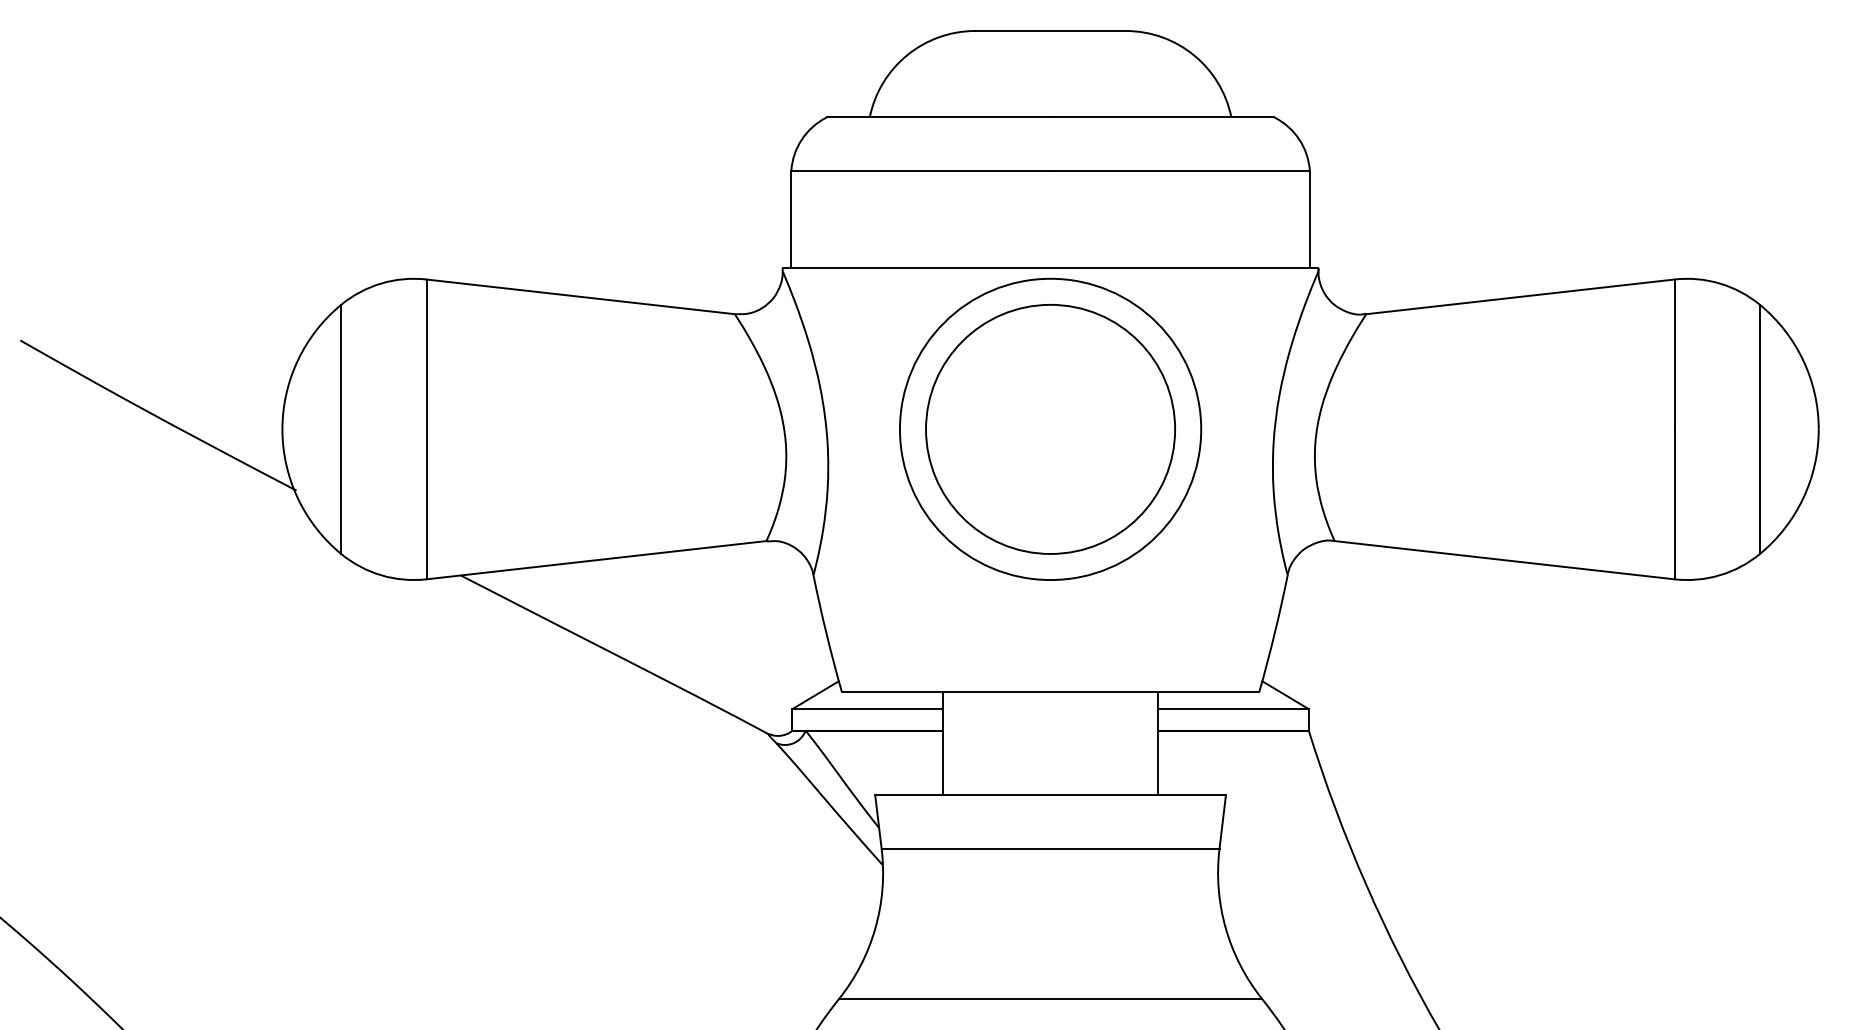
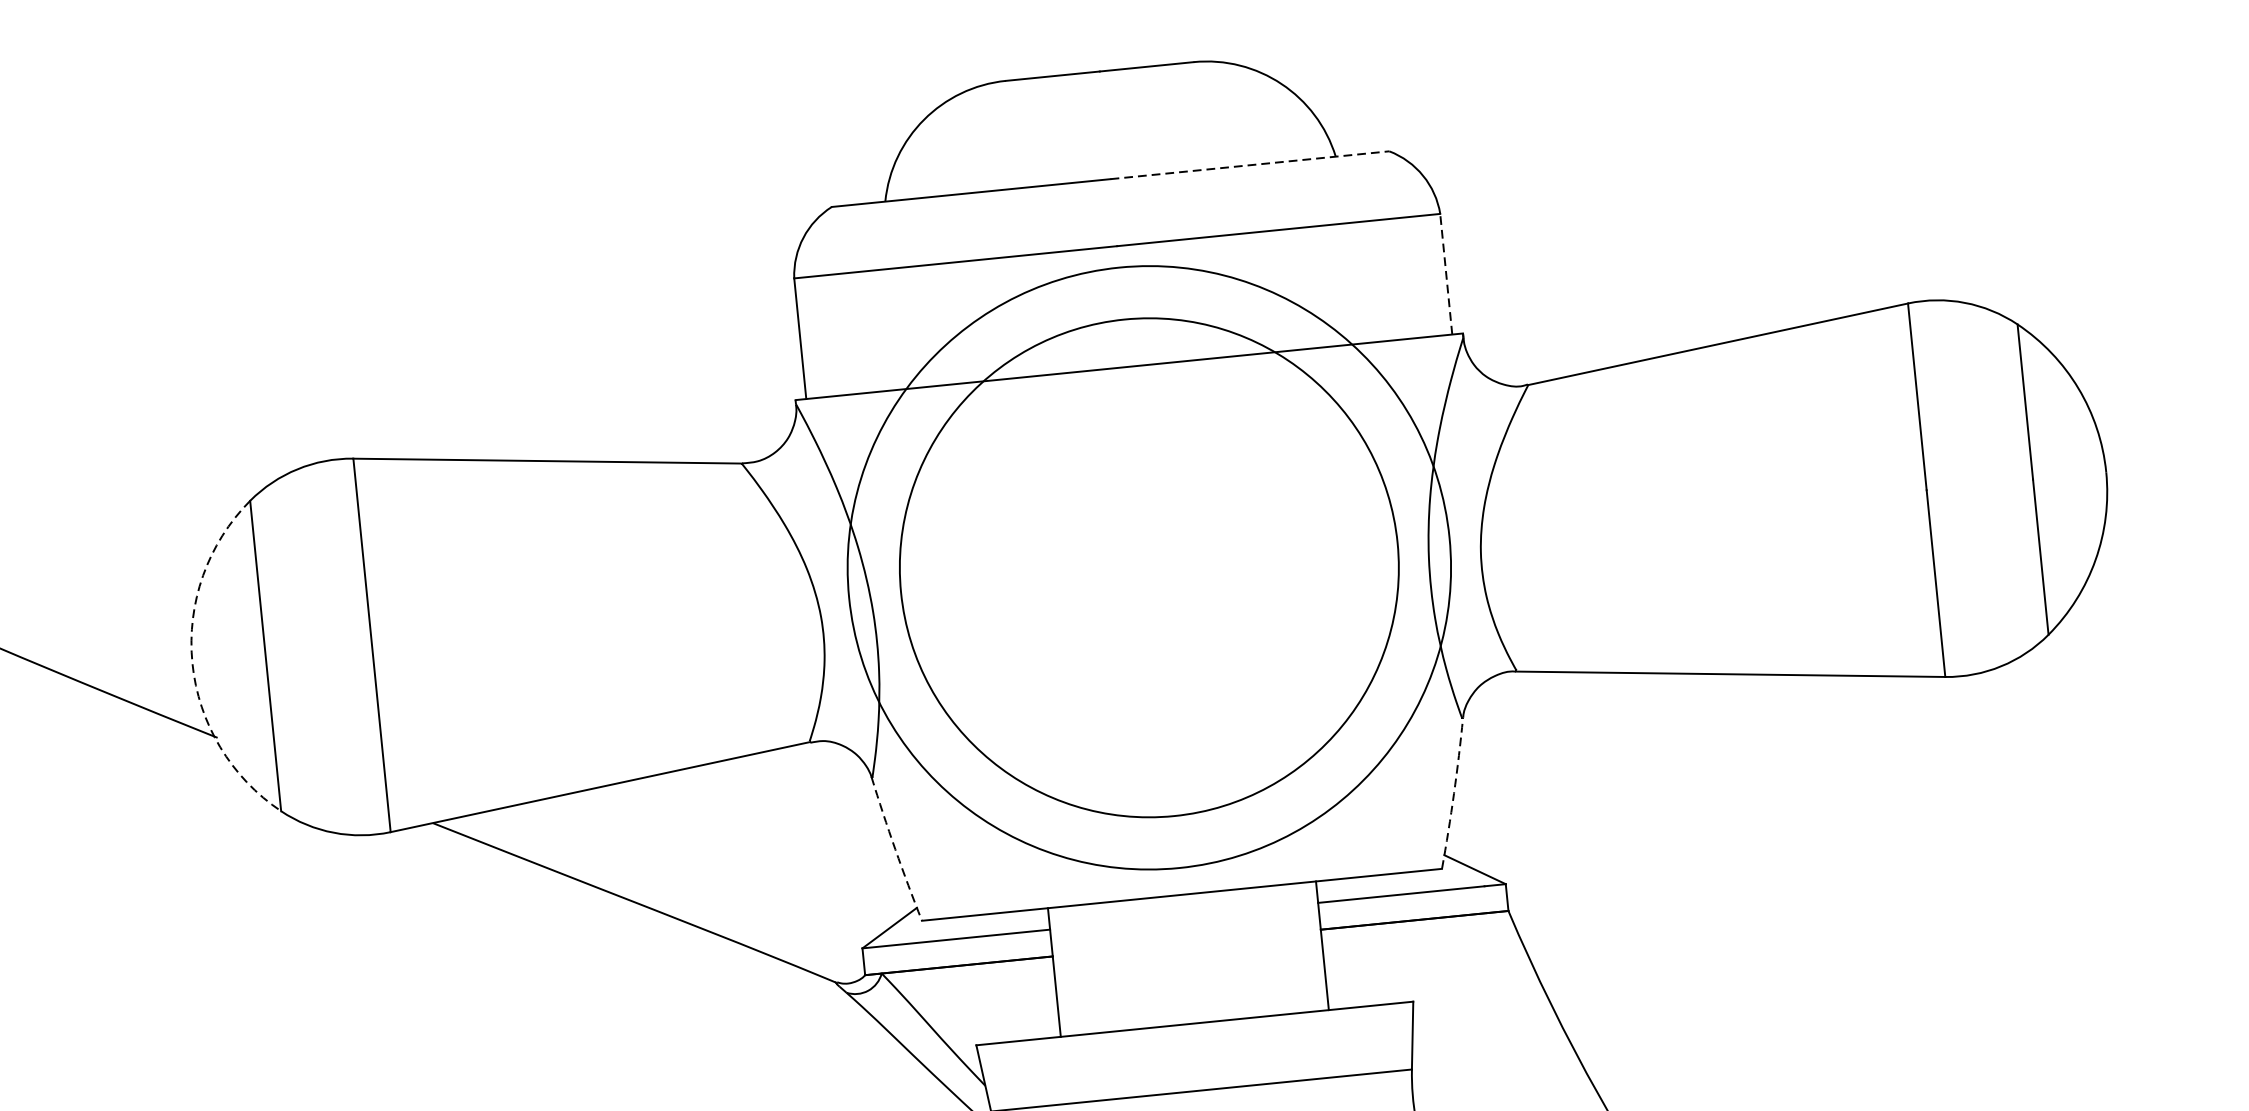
line: (1162, 117) -> (1249, 165), solid -> dashed
line: (1309, 219) -> (1445, 274), solid -> dashed
circle: (1050, 428) -> (1149, 566), size x1.6
arc: (282, 429) -> (192, 663), solid -> dashed
circle: (1050, 429) -> (1149, 567), size x1.6
arc: (1274, 632) -> (1453, 792), solid -> dashed
arc: (826, 633) -> (895, 849), solid -> dashed

